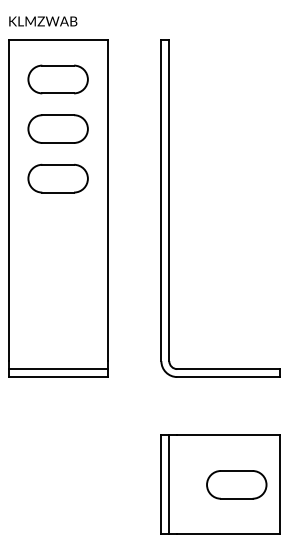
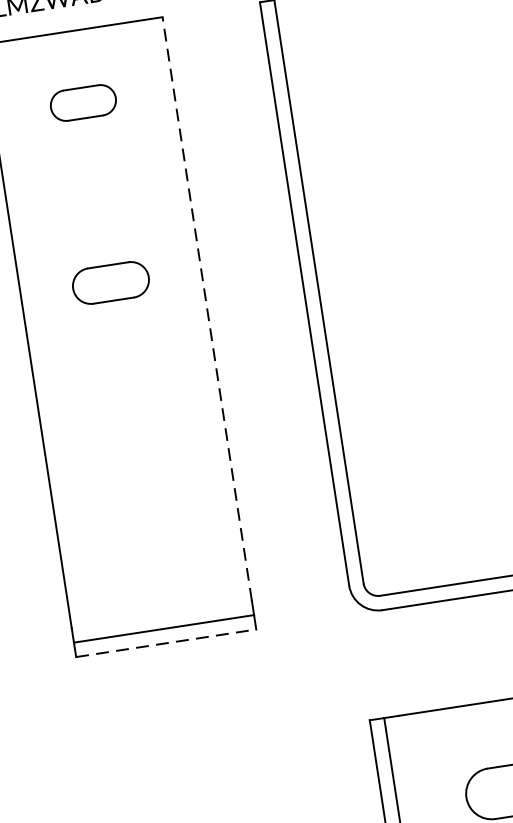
part: (57, 79) -> (82, 103), size x0.6
part: (57, 128) -> (95, 192), removed
part: (57, 178) -> (109, 282), size x0.7
line: (107, 200) -> (206, 308), solid -> dashed
line: (58, 377) -> (166, 643), solid -> dashed

